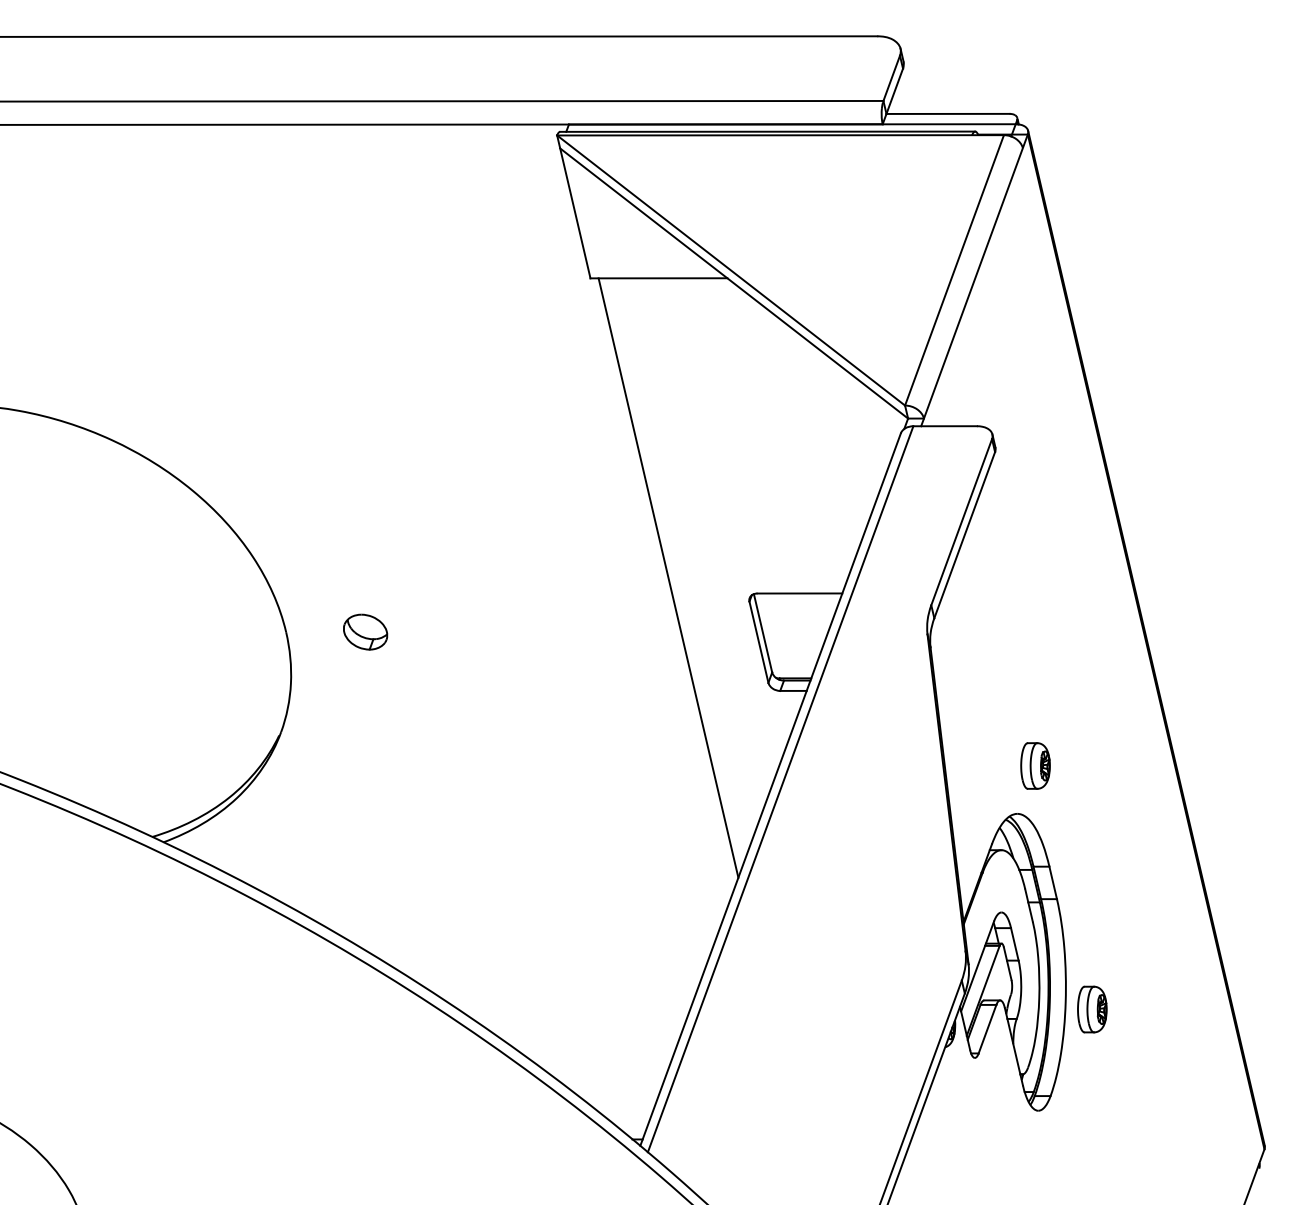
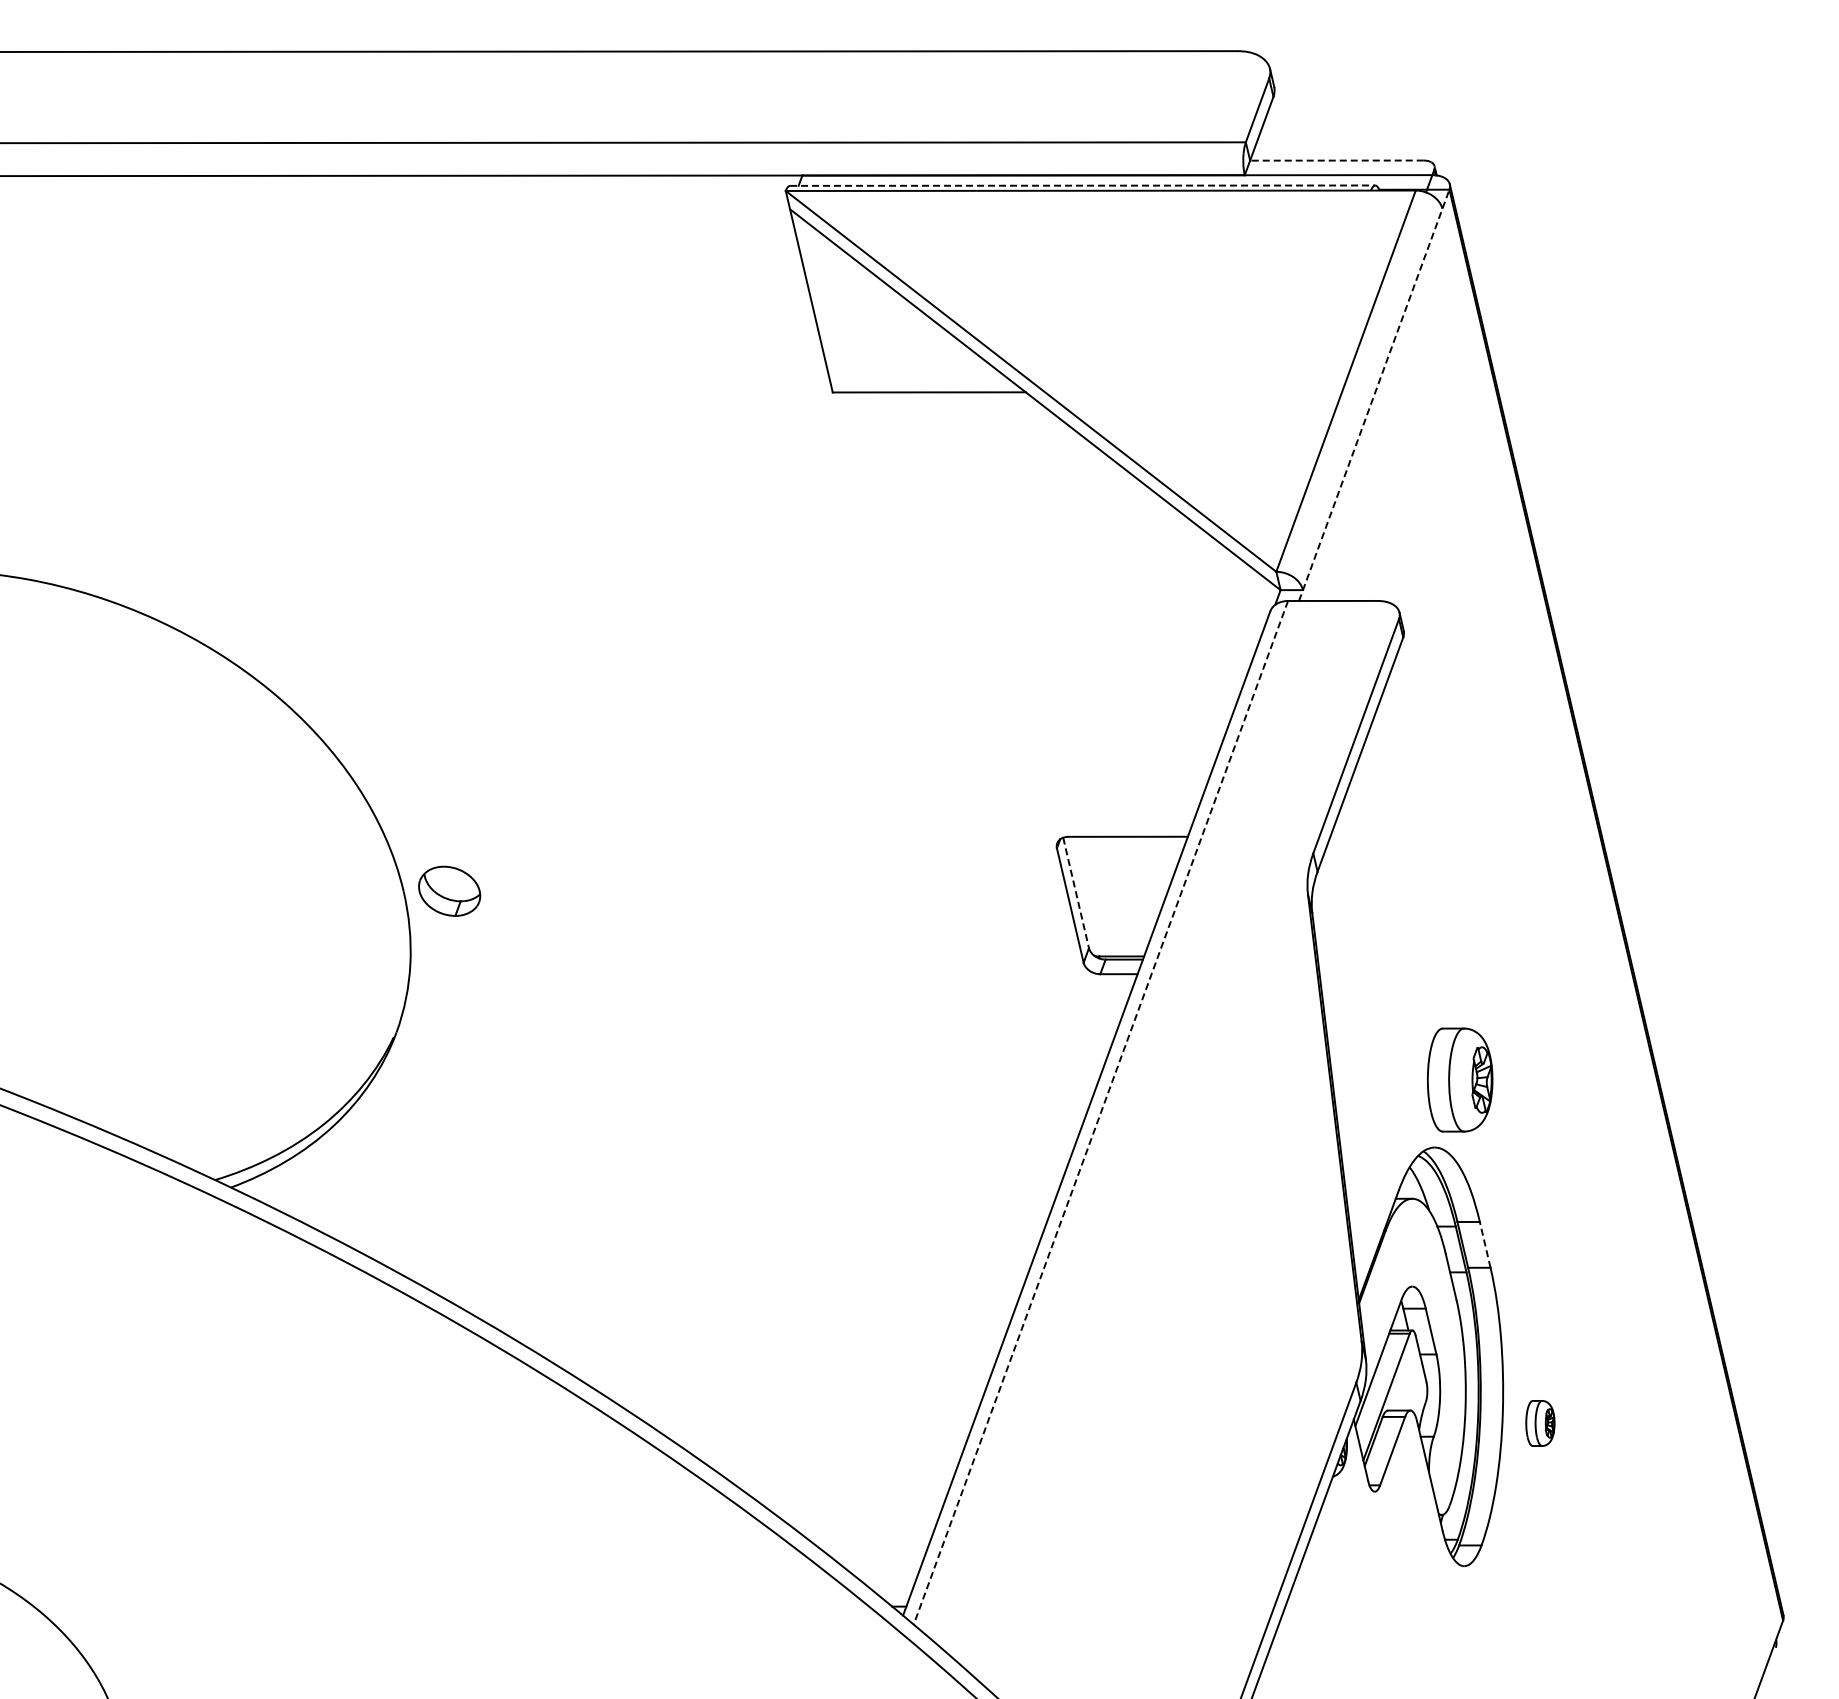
line: (947, 113) -> (1336, 160), solid -> dashed
line: (767, 131) -> (1082, 185), solid -> dashed
line: (974, 280) -> (1374, 395), solid -> dashed
line: (668, 577) -> (942, 814), removed
part: (365, 631) -> (449, 890), moved
line: (763, 632) -> (1076, 892), solid -> dashed
part: (1035, 765) -> (1460, 1079), size x1.6
line: (780, 789) -> (1100, 1113), solid -> dashed
line: (1053, 882) -> (1485, 1244), solid -> dashed
part: (1092, 1009) -> (1540, 1423), size x0.7

